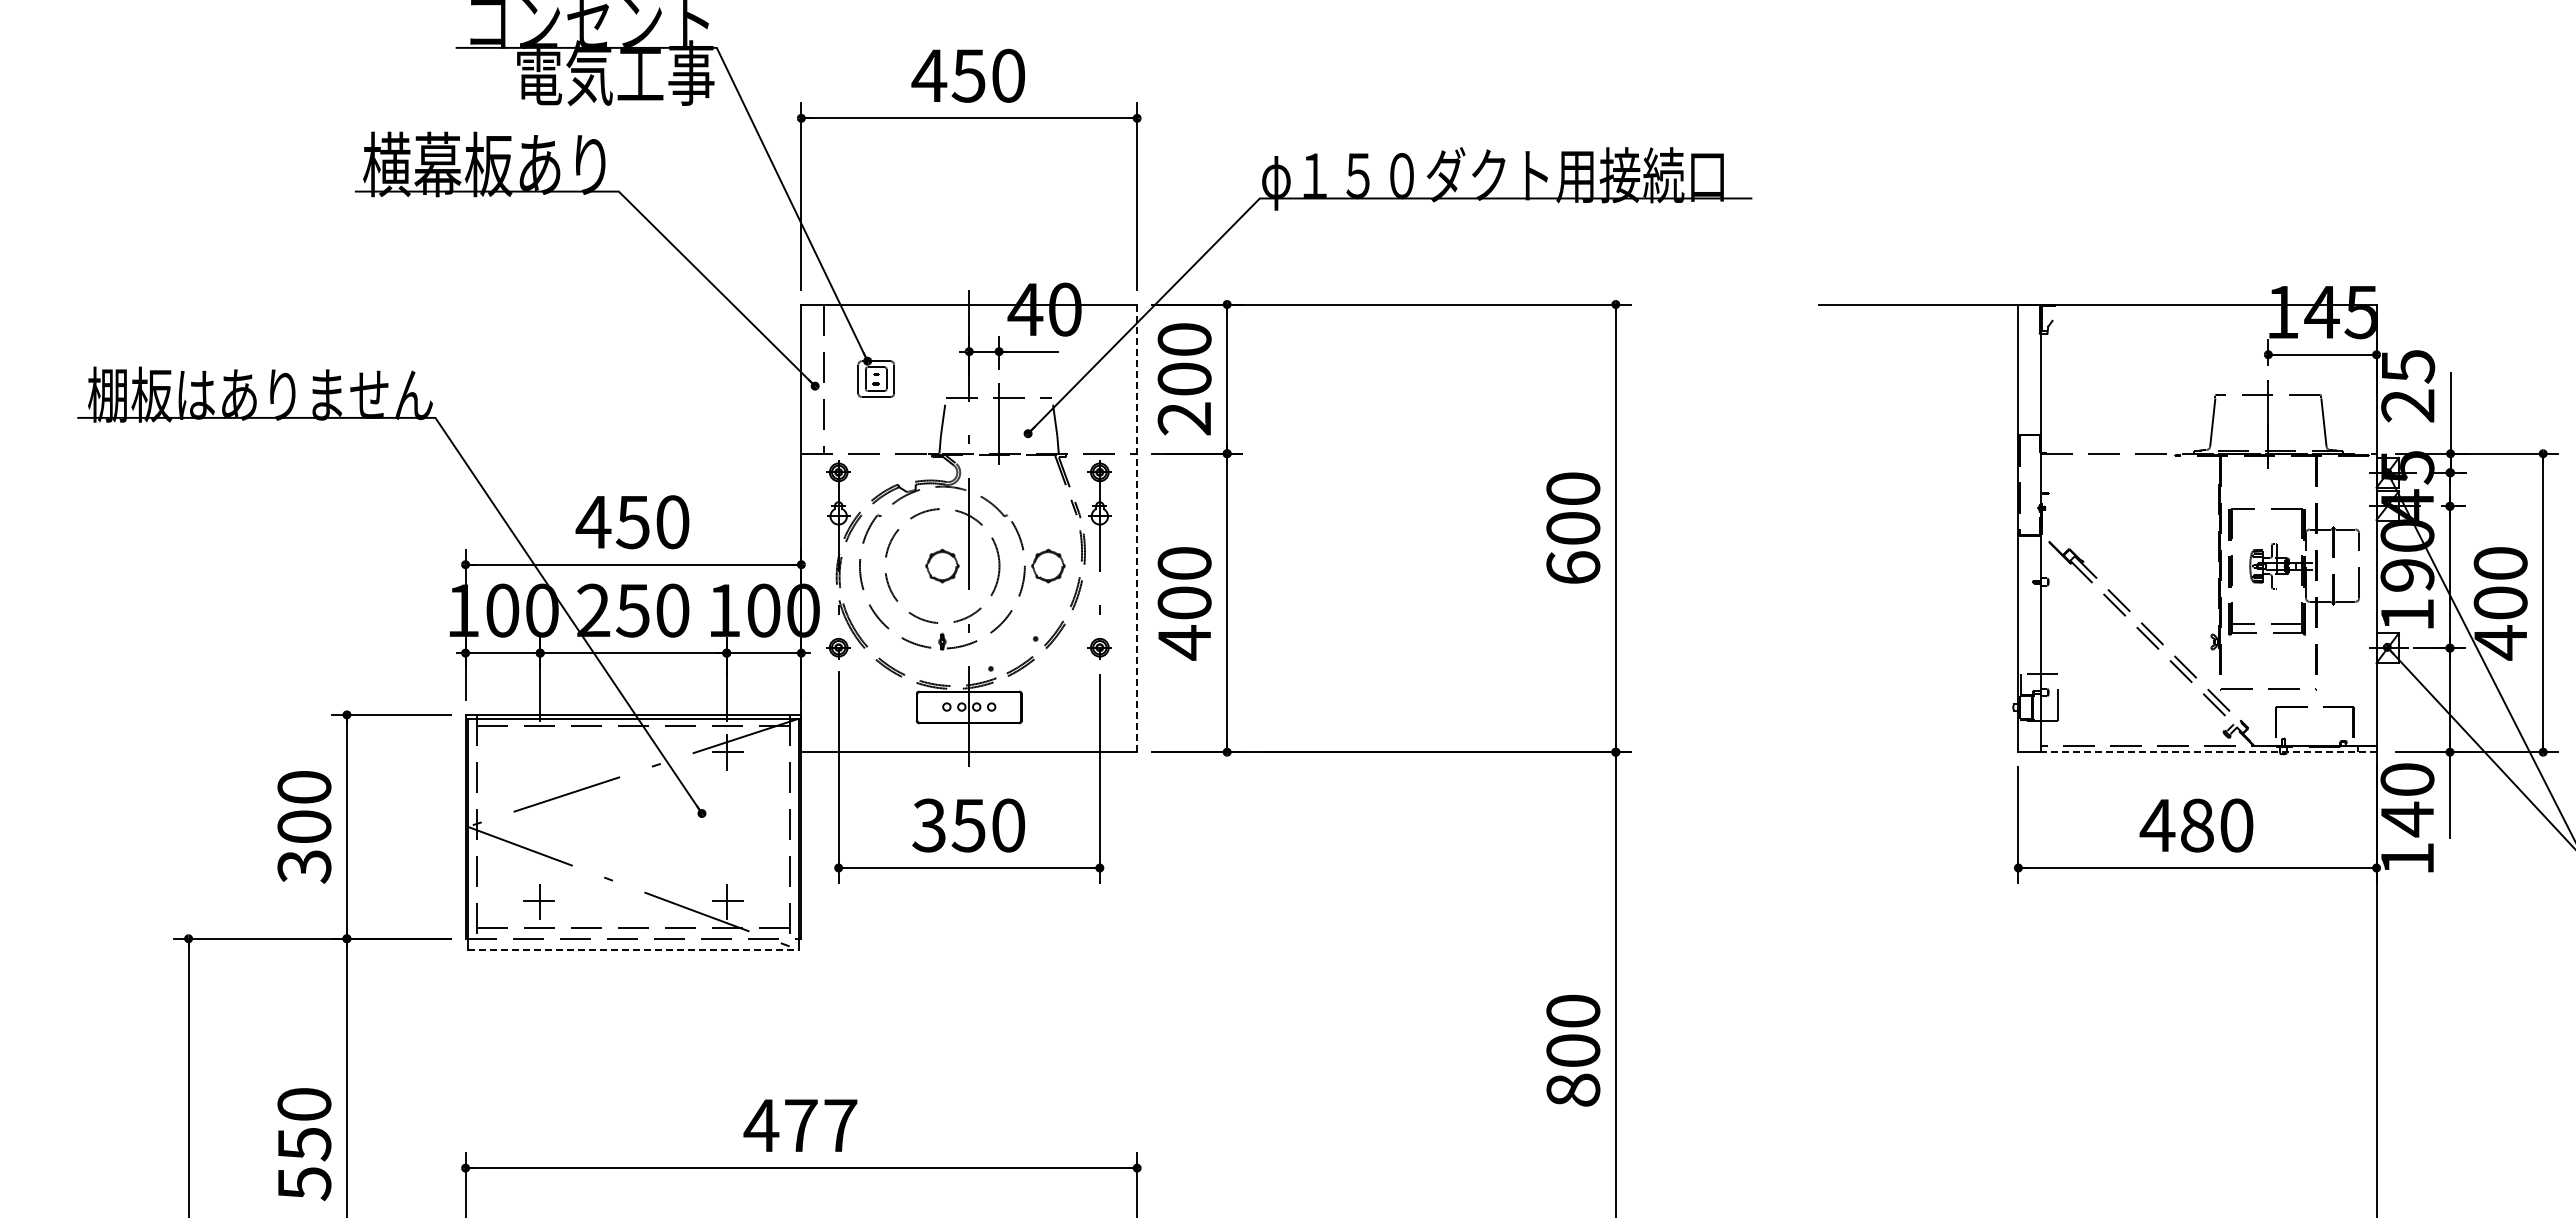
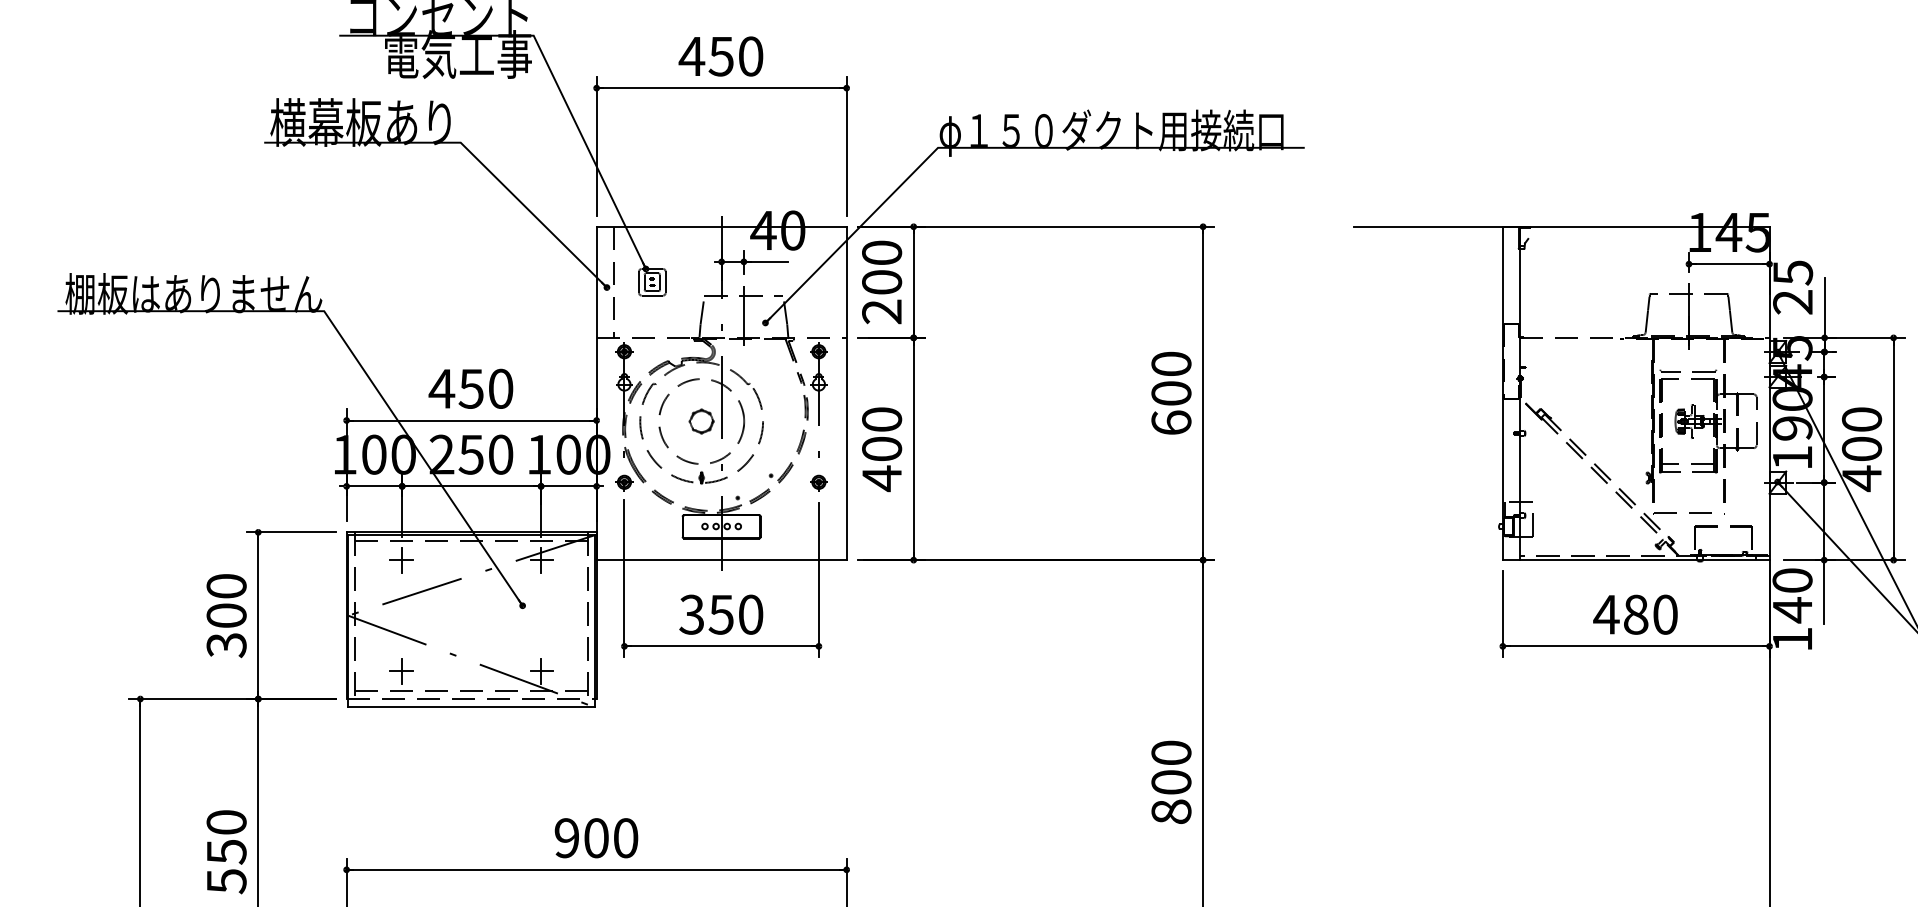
part: (2273, 498) -> (1692, 371), added
line: (1137, 528) -> (846, 393), dashed -> solid
part: (1048, 565) -> (780, 421), removed
part: (538, 752) -> (400, 560), added
line: (2208, 752) -> (1644, 560), dashed -> solid
line: (633, 949) -> (471, 707), dashed -> solid
text: (800, 1125) -> (596, 838), 477 -> 900

